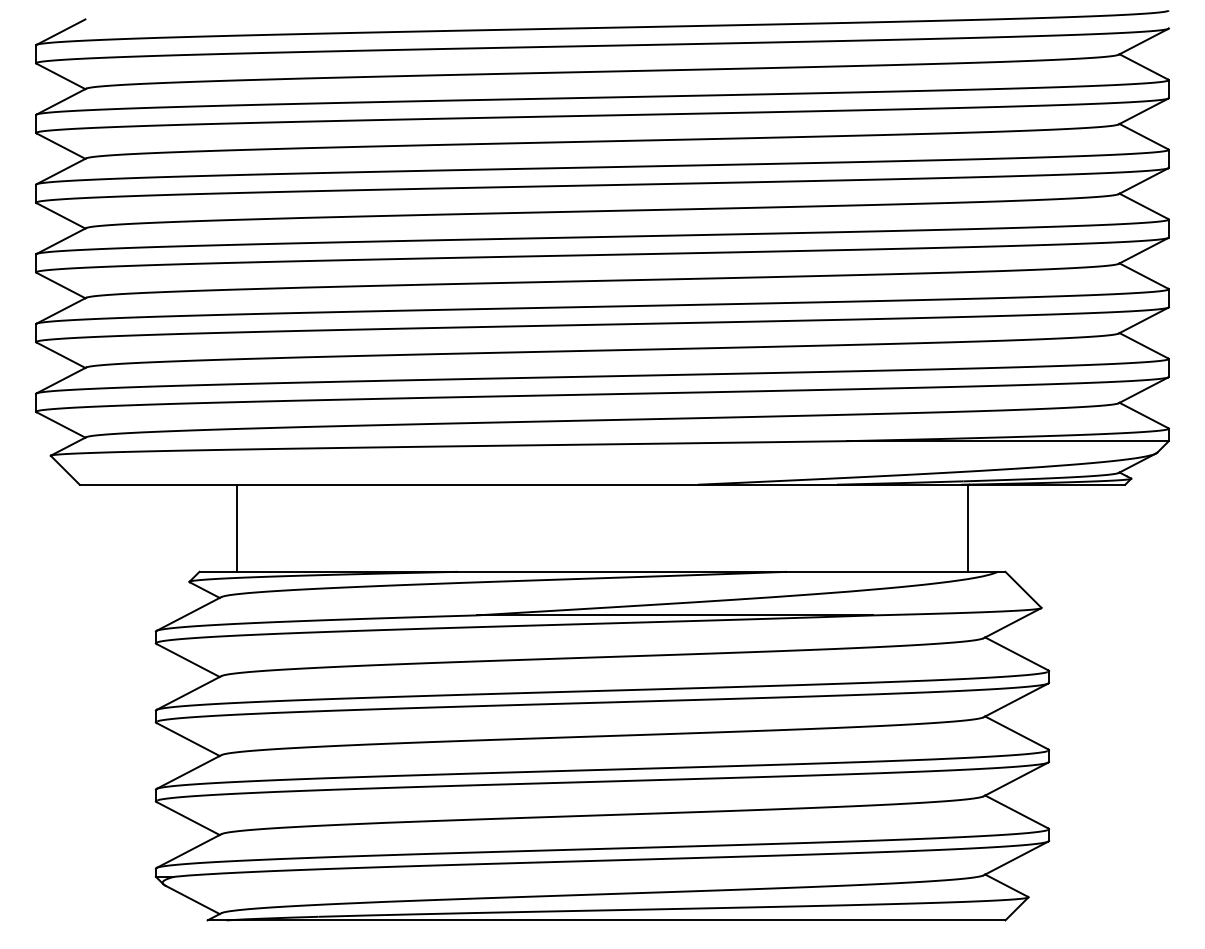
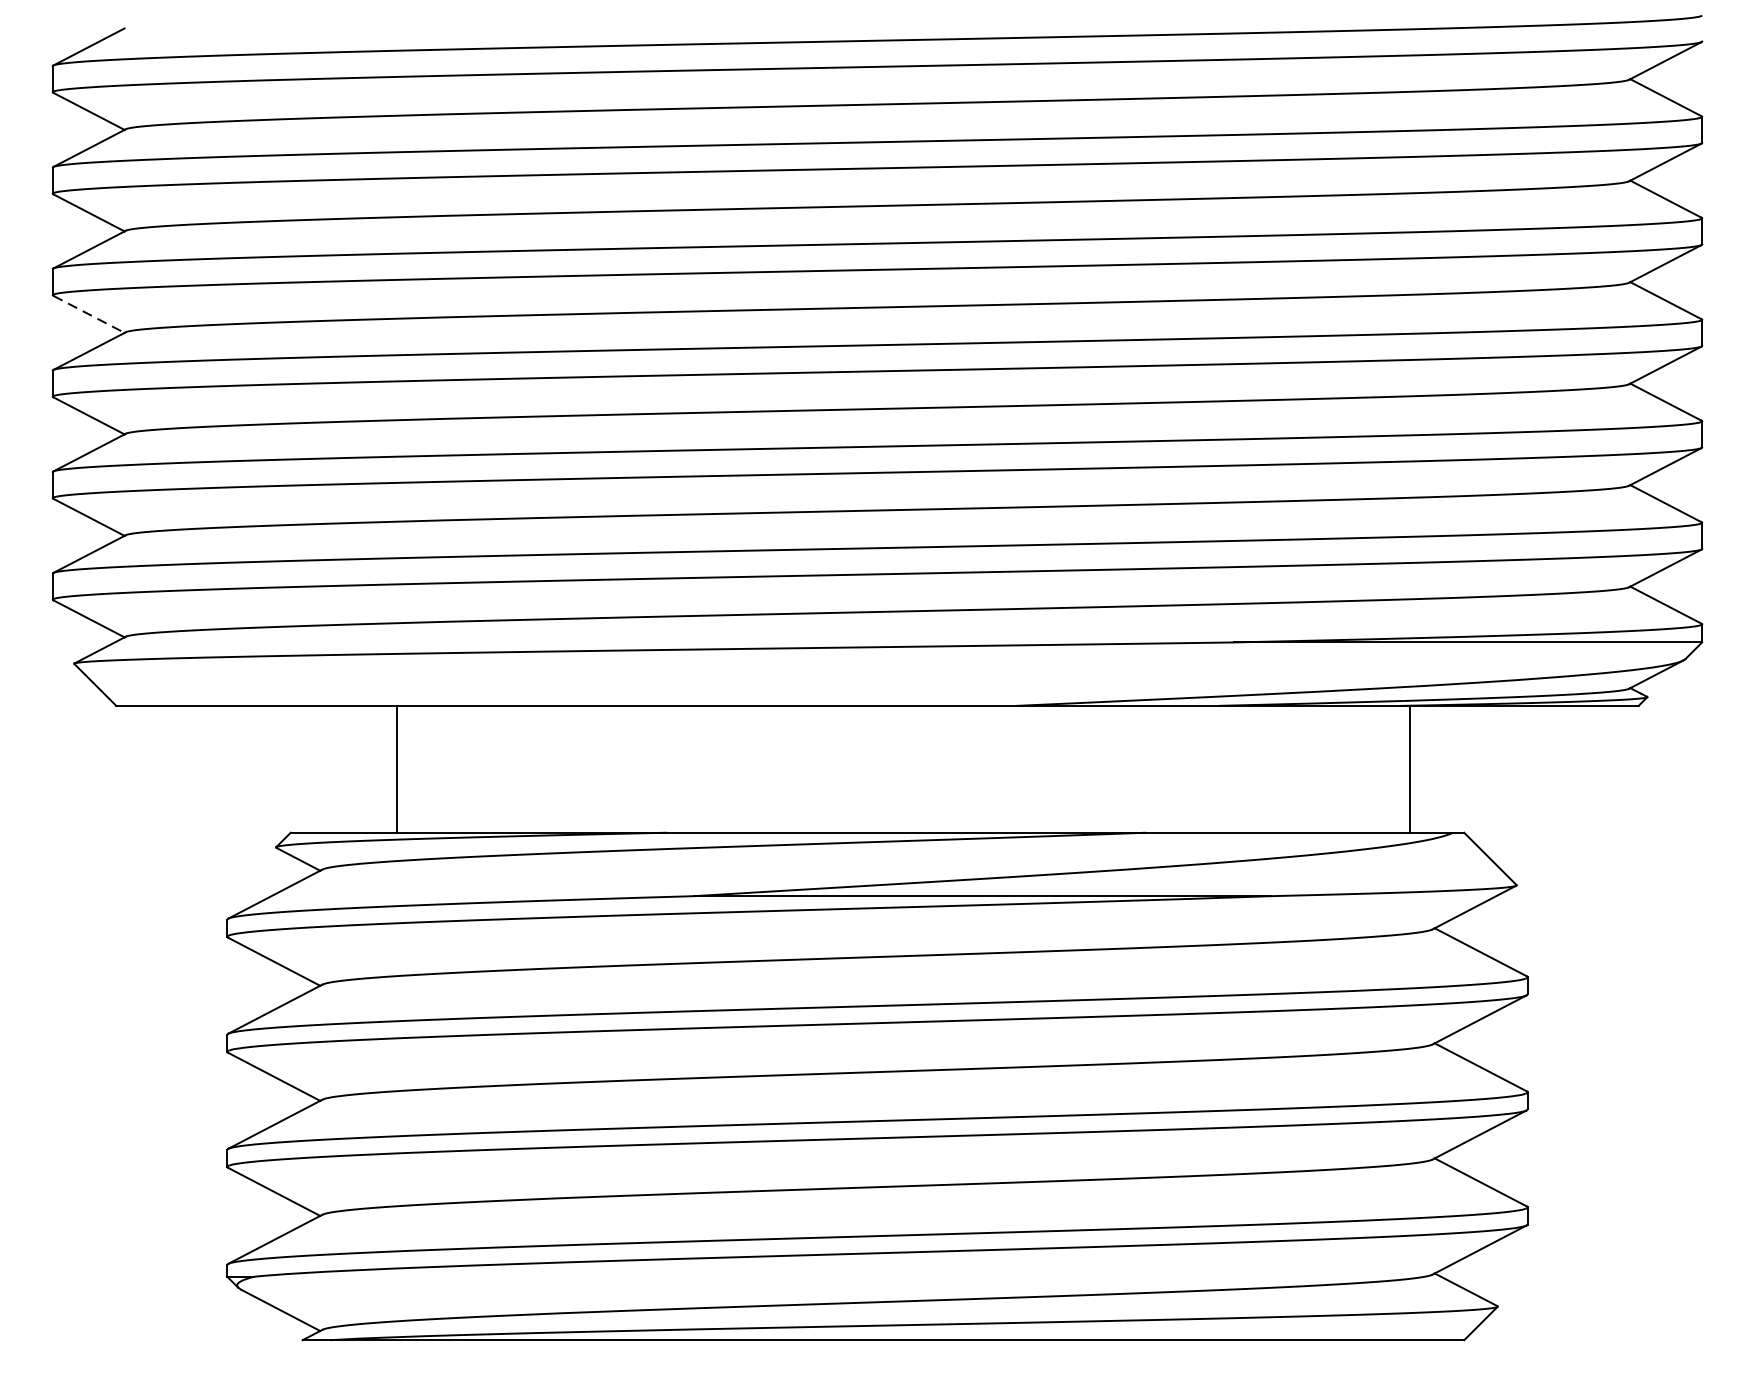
line: (60, 215) -> (88, 313), solid -> dashed
line: (236, 527) -> (397, 768), moved

